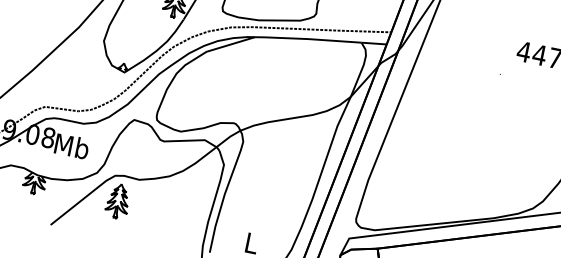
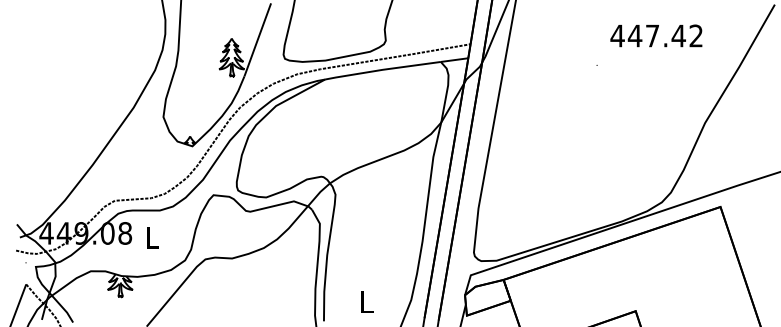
text: (72, 146) -> (152, 237), Mb -> L
part: (118, 201) -> (214, 286), removed

